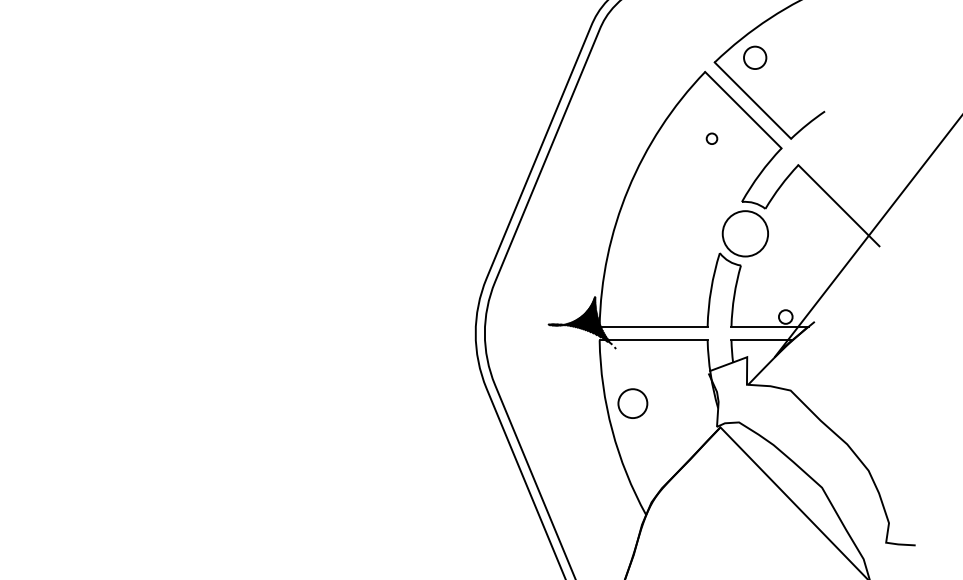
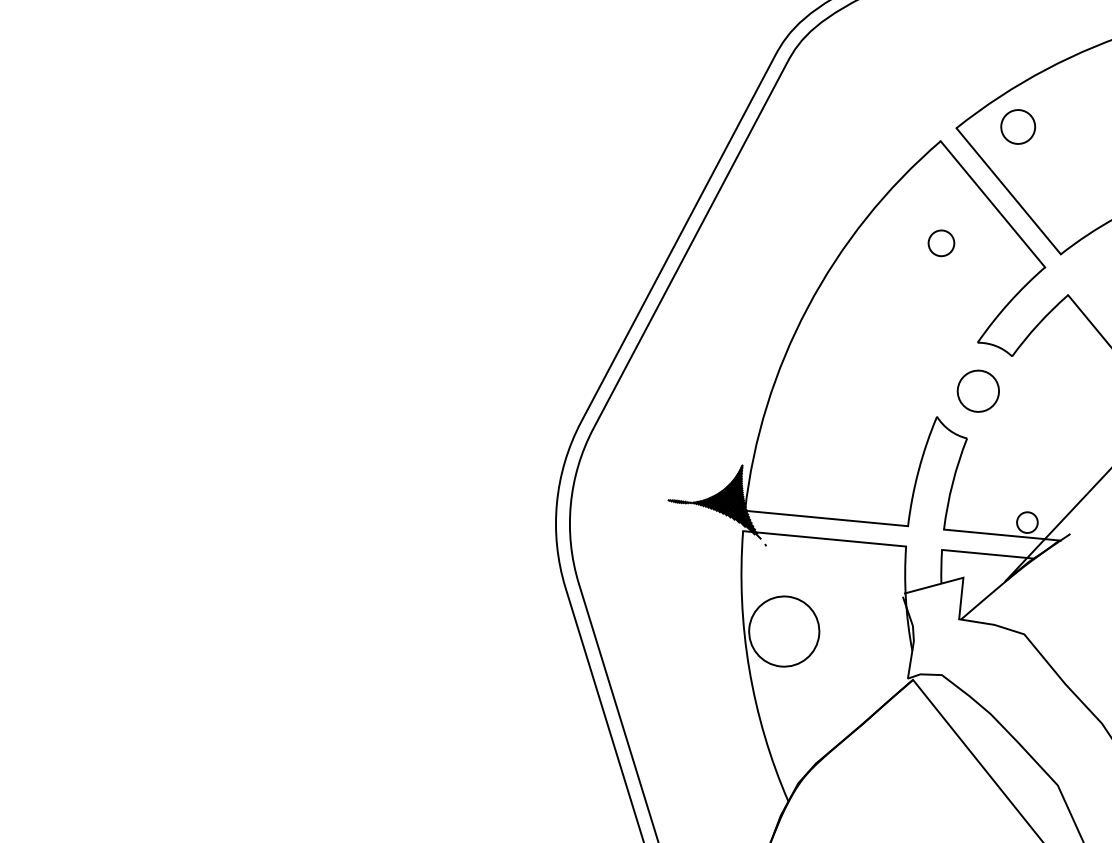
circle: (711, 138) -> (940, 242), size x1.6
circle: (745, 233) -> (978, 390), size x0.6
circle: (632, 403) -> (783, 631), size x1.6

